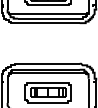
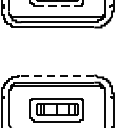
line: (48, 5) -> (57, 6), solid -> dashed
line: (48, 63) -> (57, 75), solid -> dashed

